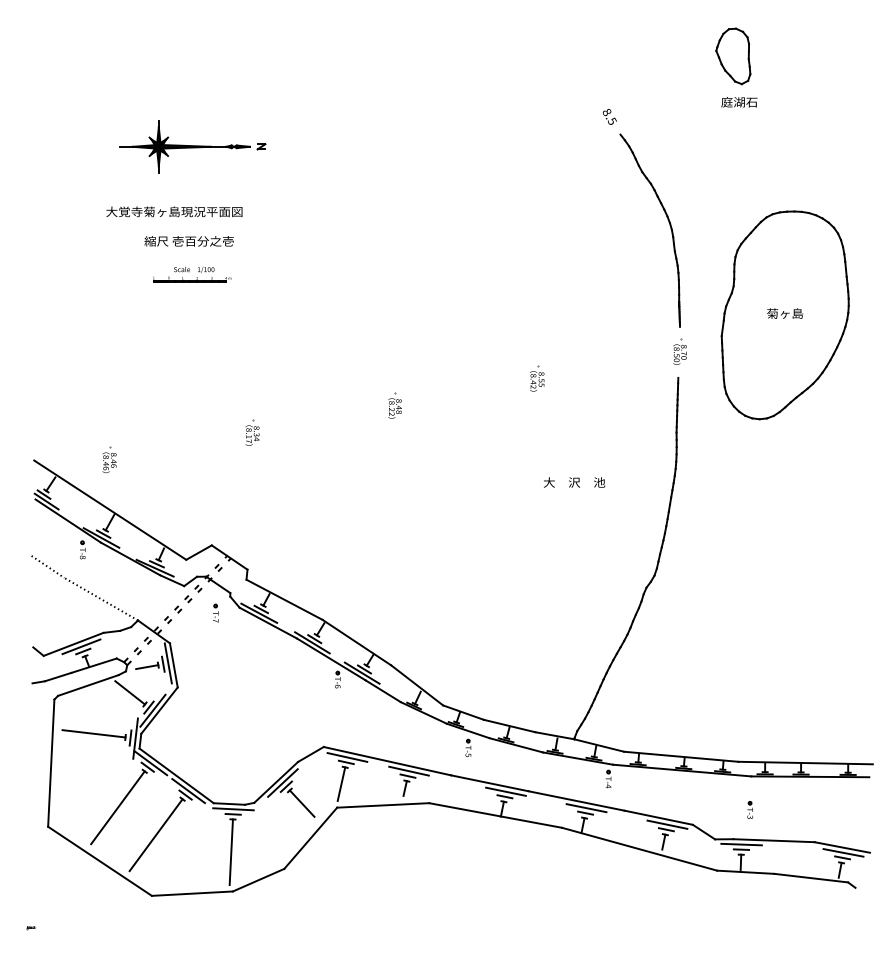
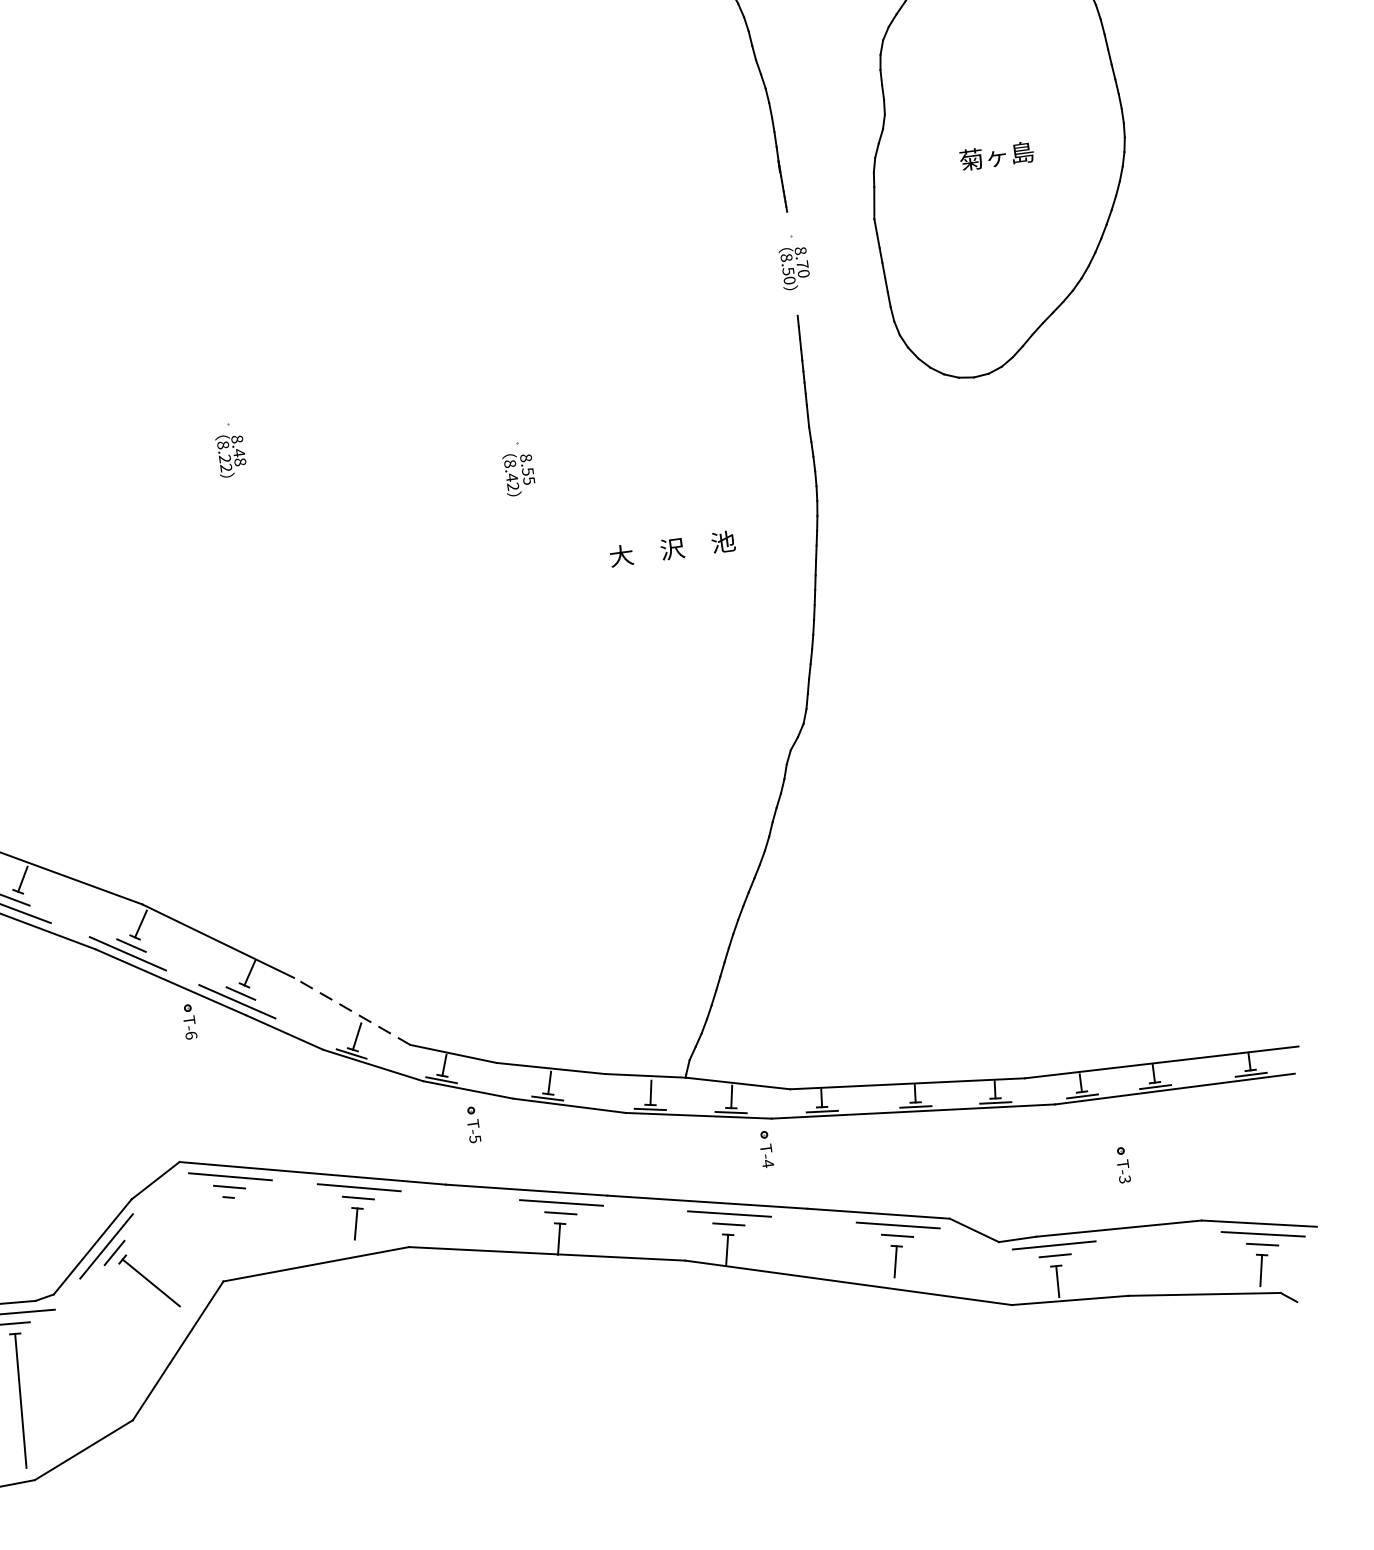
part: (537, 378) -> (519, 468), moved
text: (574, 482) -> (672, 548), moved
line: (417, 685) -> (352, 1011), solid -> dashed
line: (341, 783) -> (225, 1231), removed
part: (750, 809) -> (1123, 1163), moved

